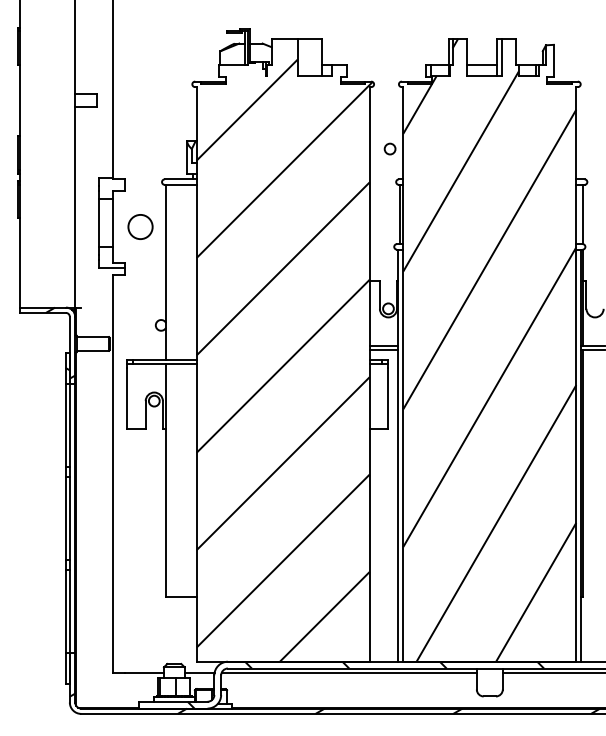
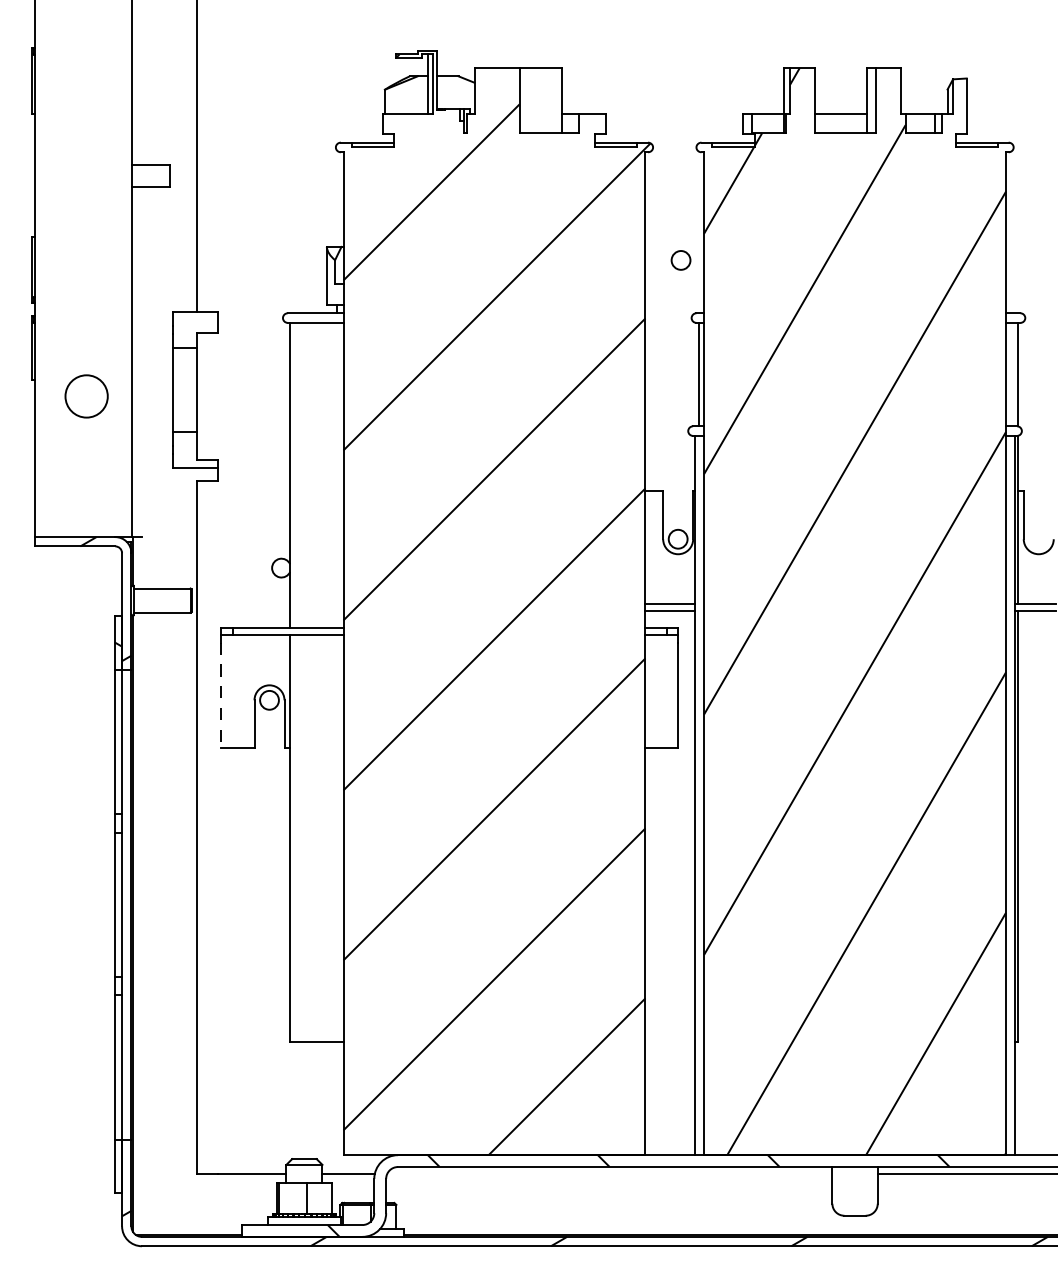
circle: (140, 226) -> (86, 395), moved
line: (126, 398) -> (220, 695), solid -> dashed
line: (348, 672) -> (608, 1173), removed

